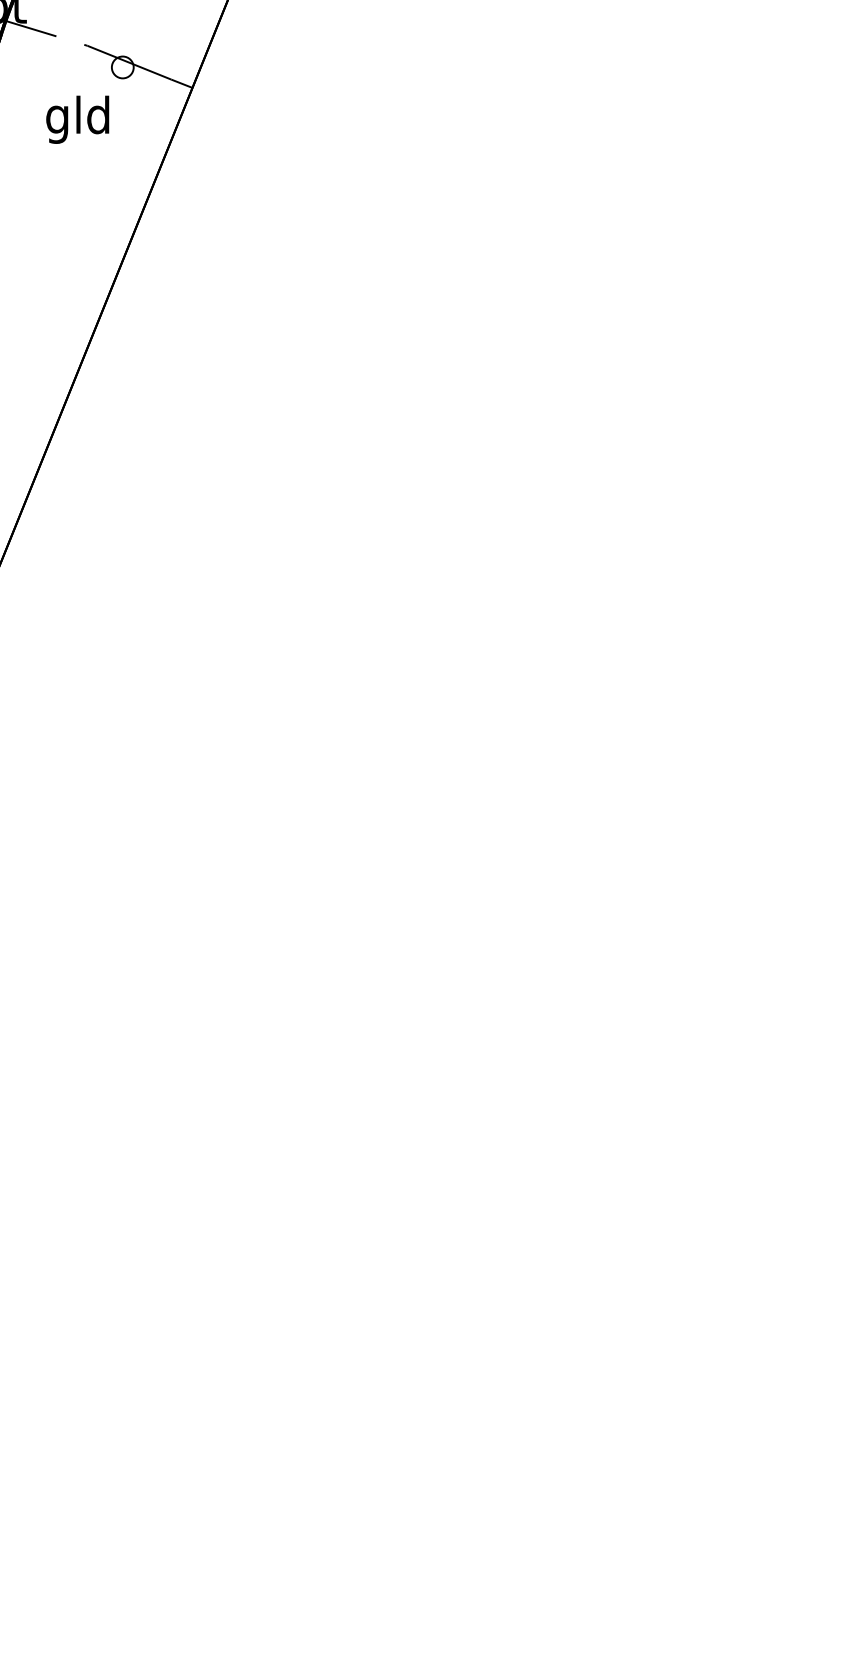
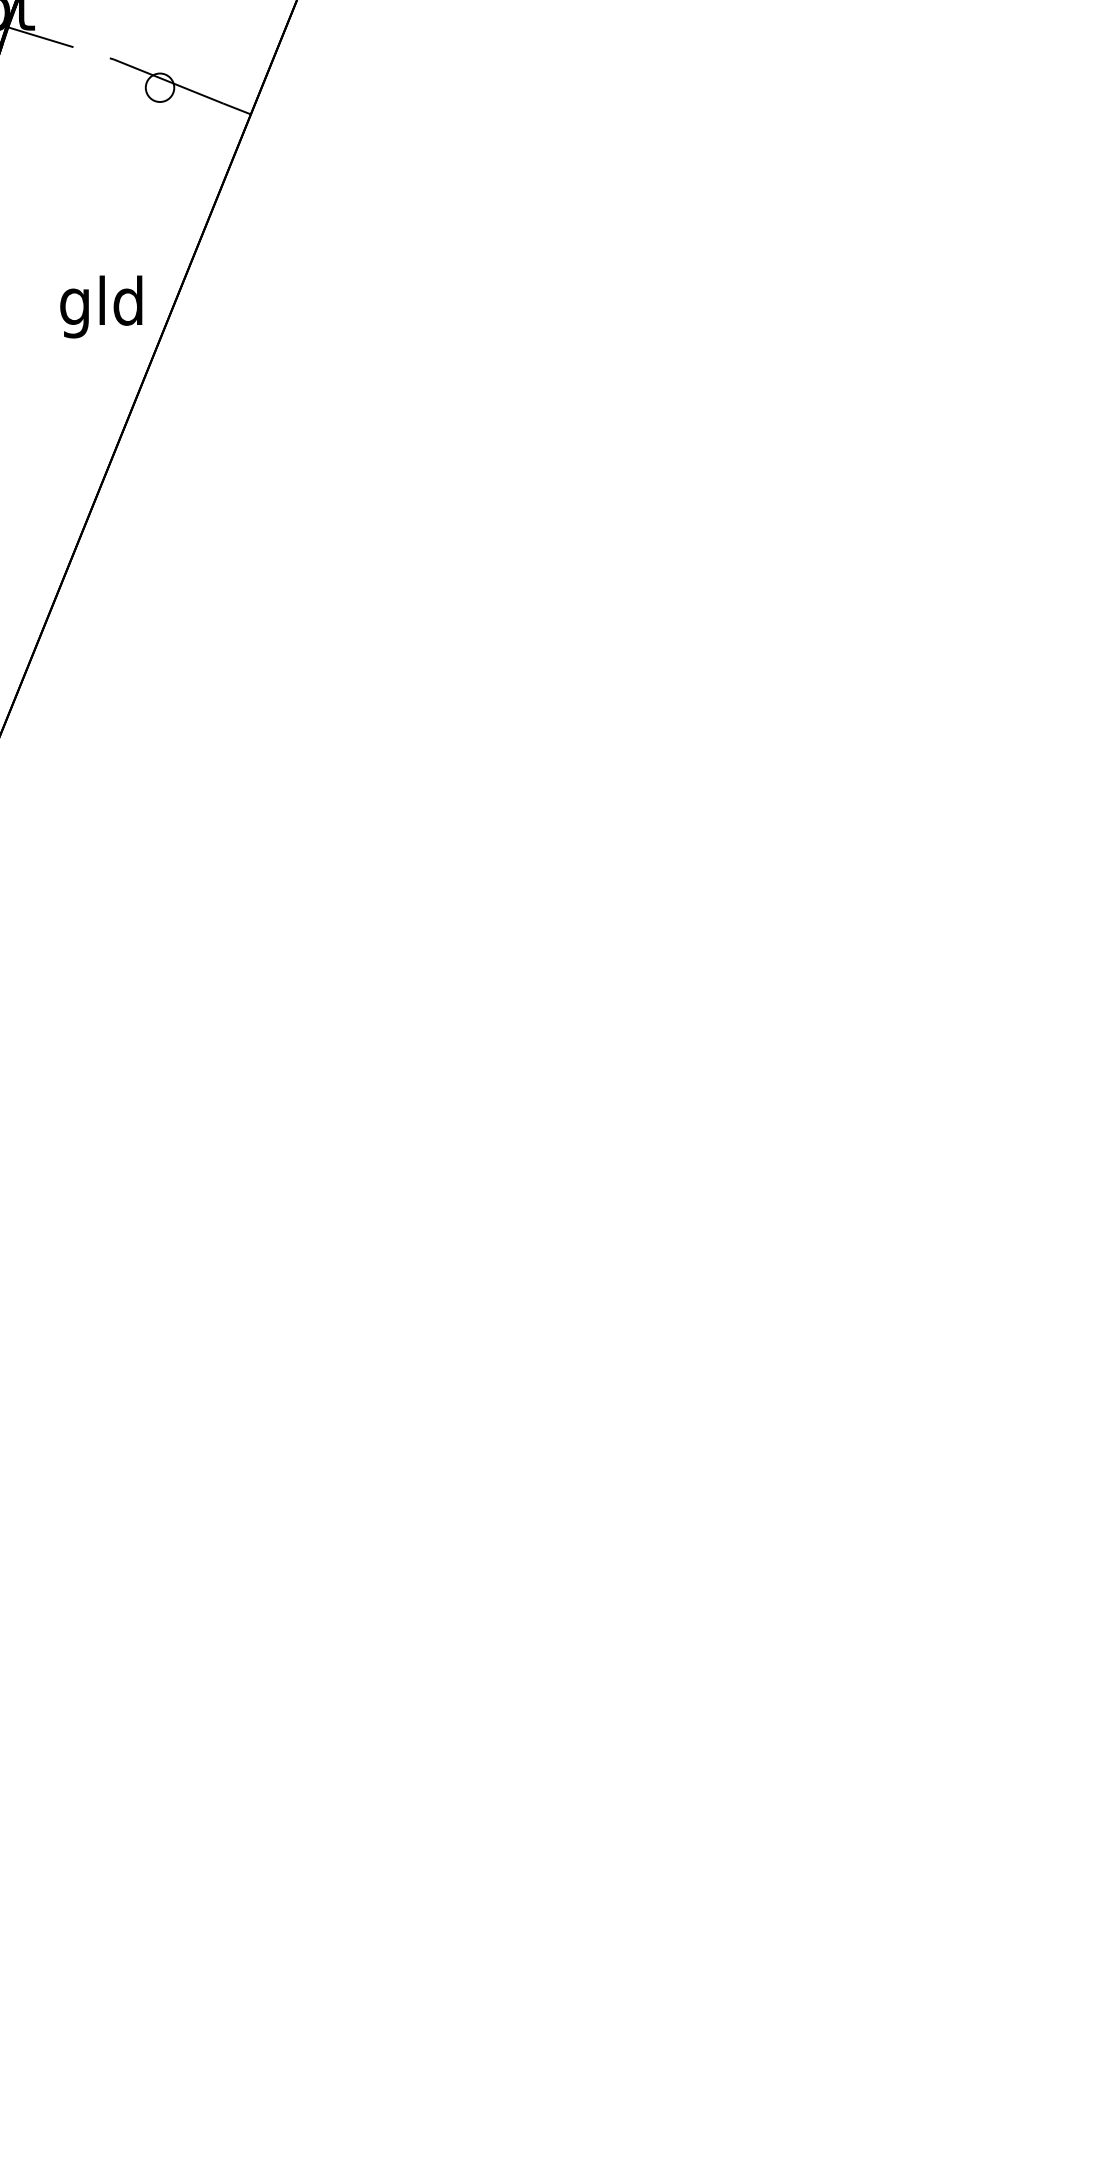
text: (77, 119) -> (101, 306), moved

